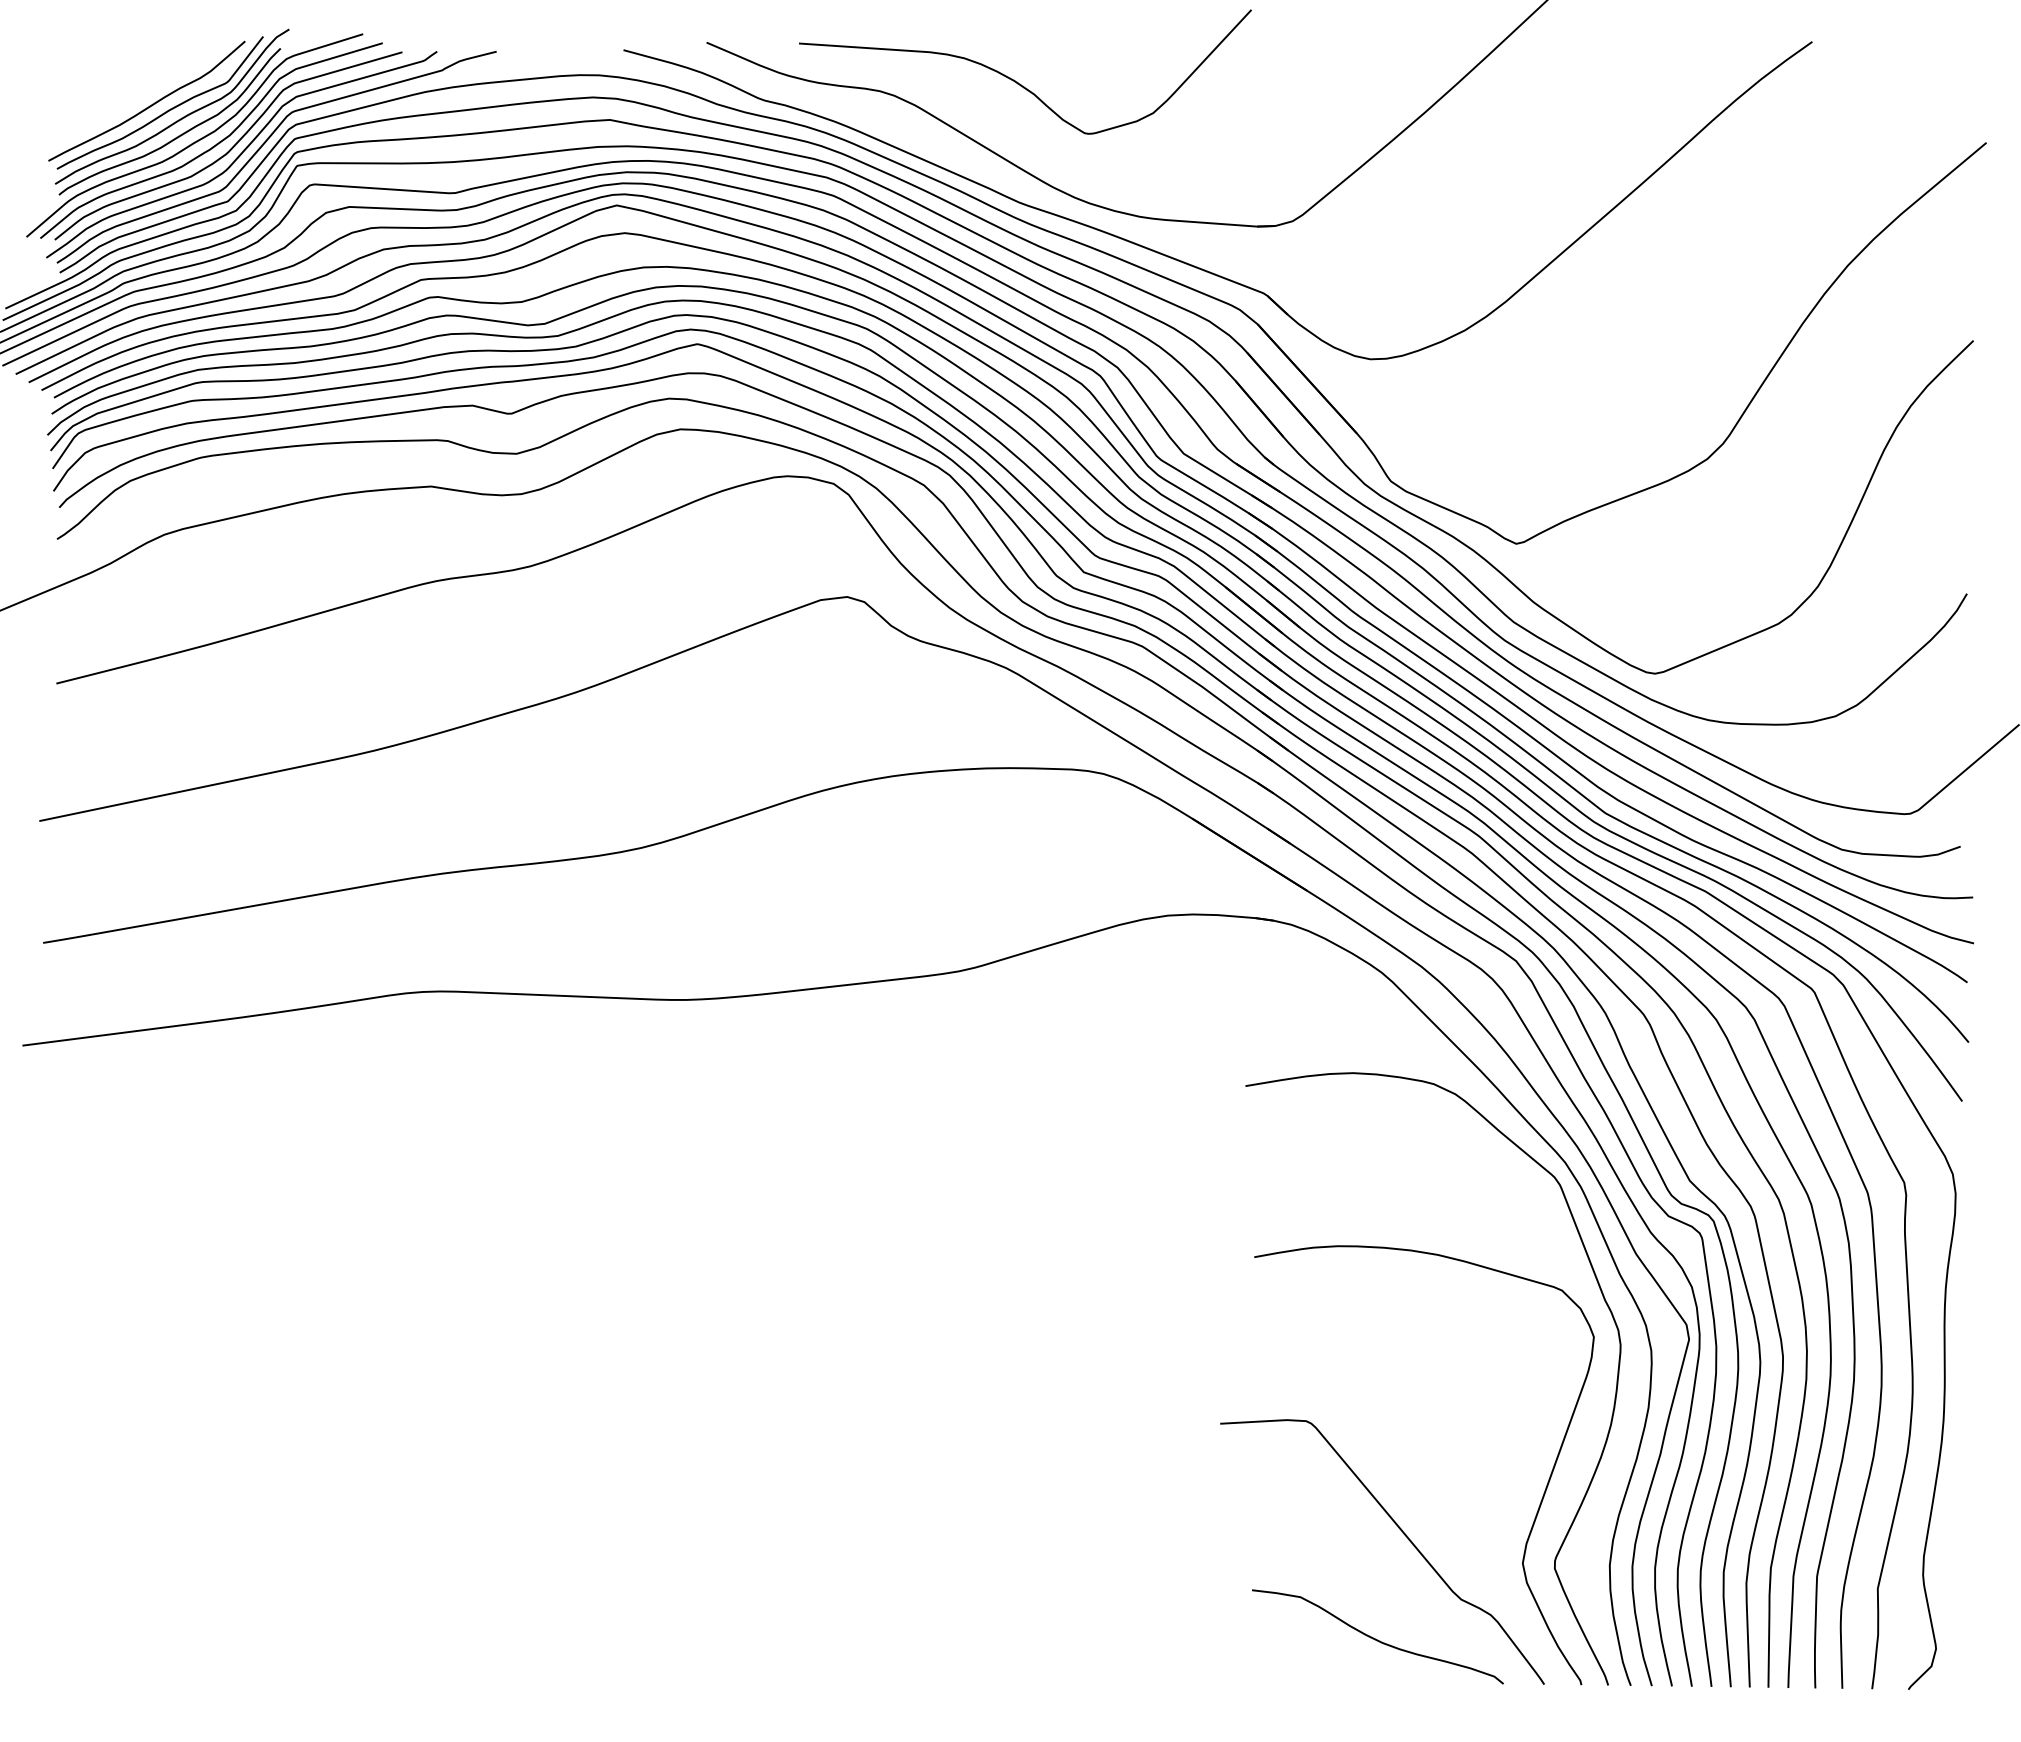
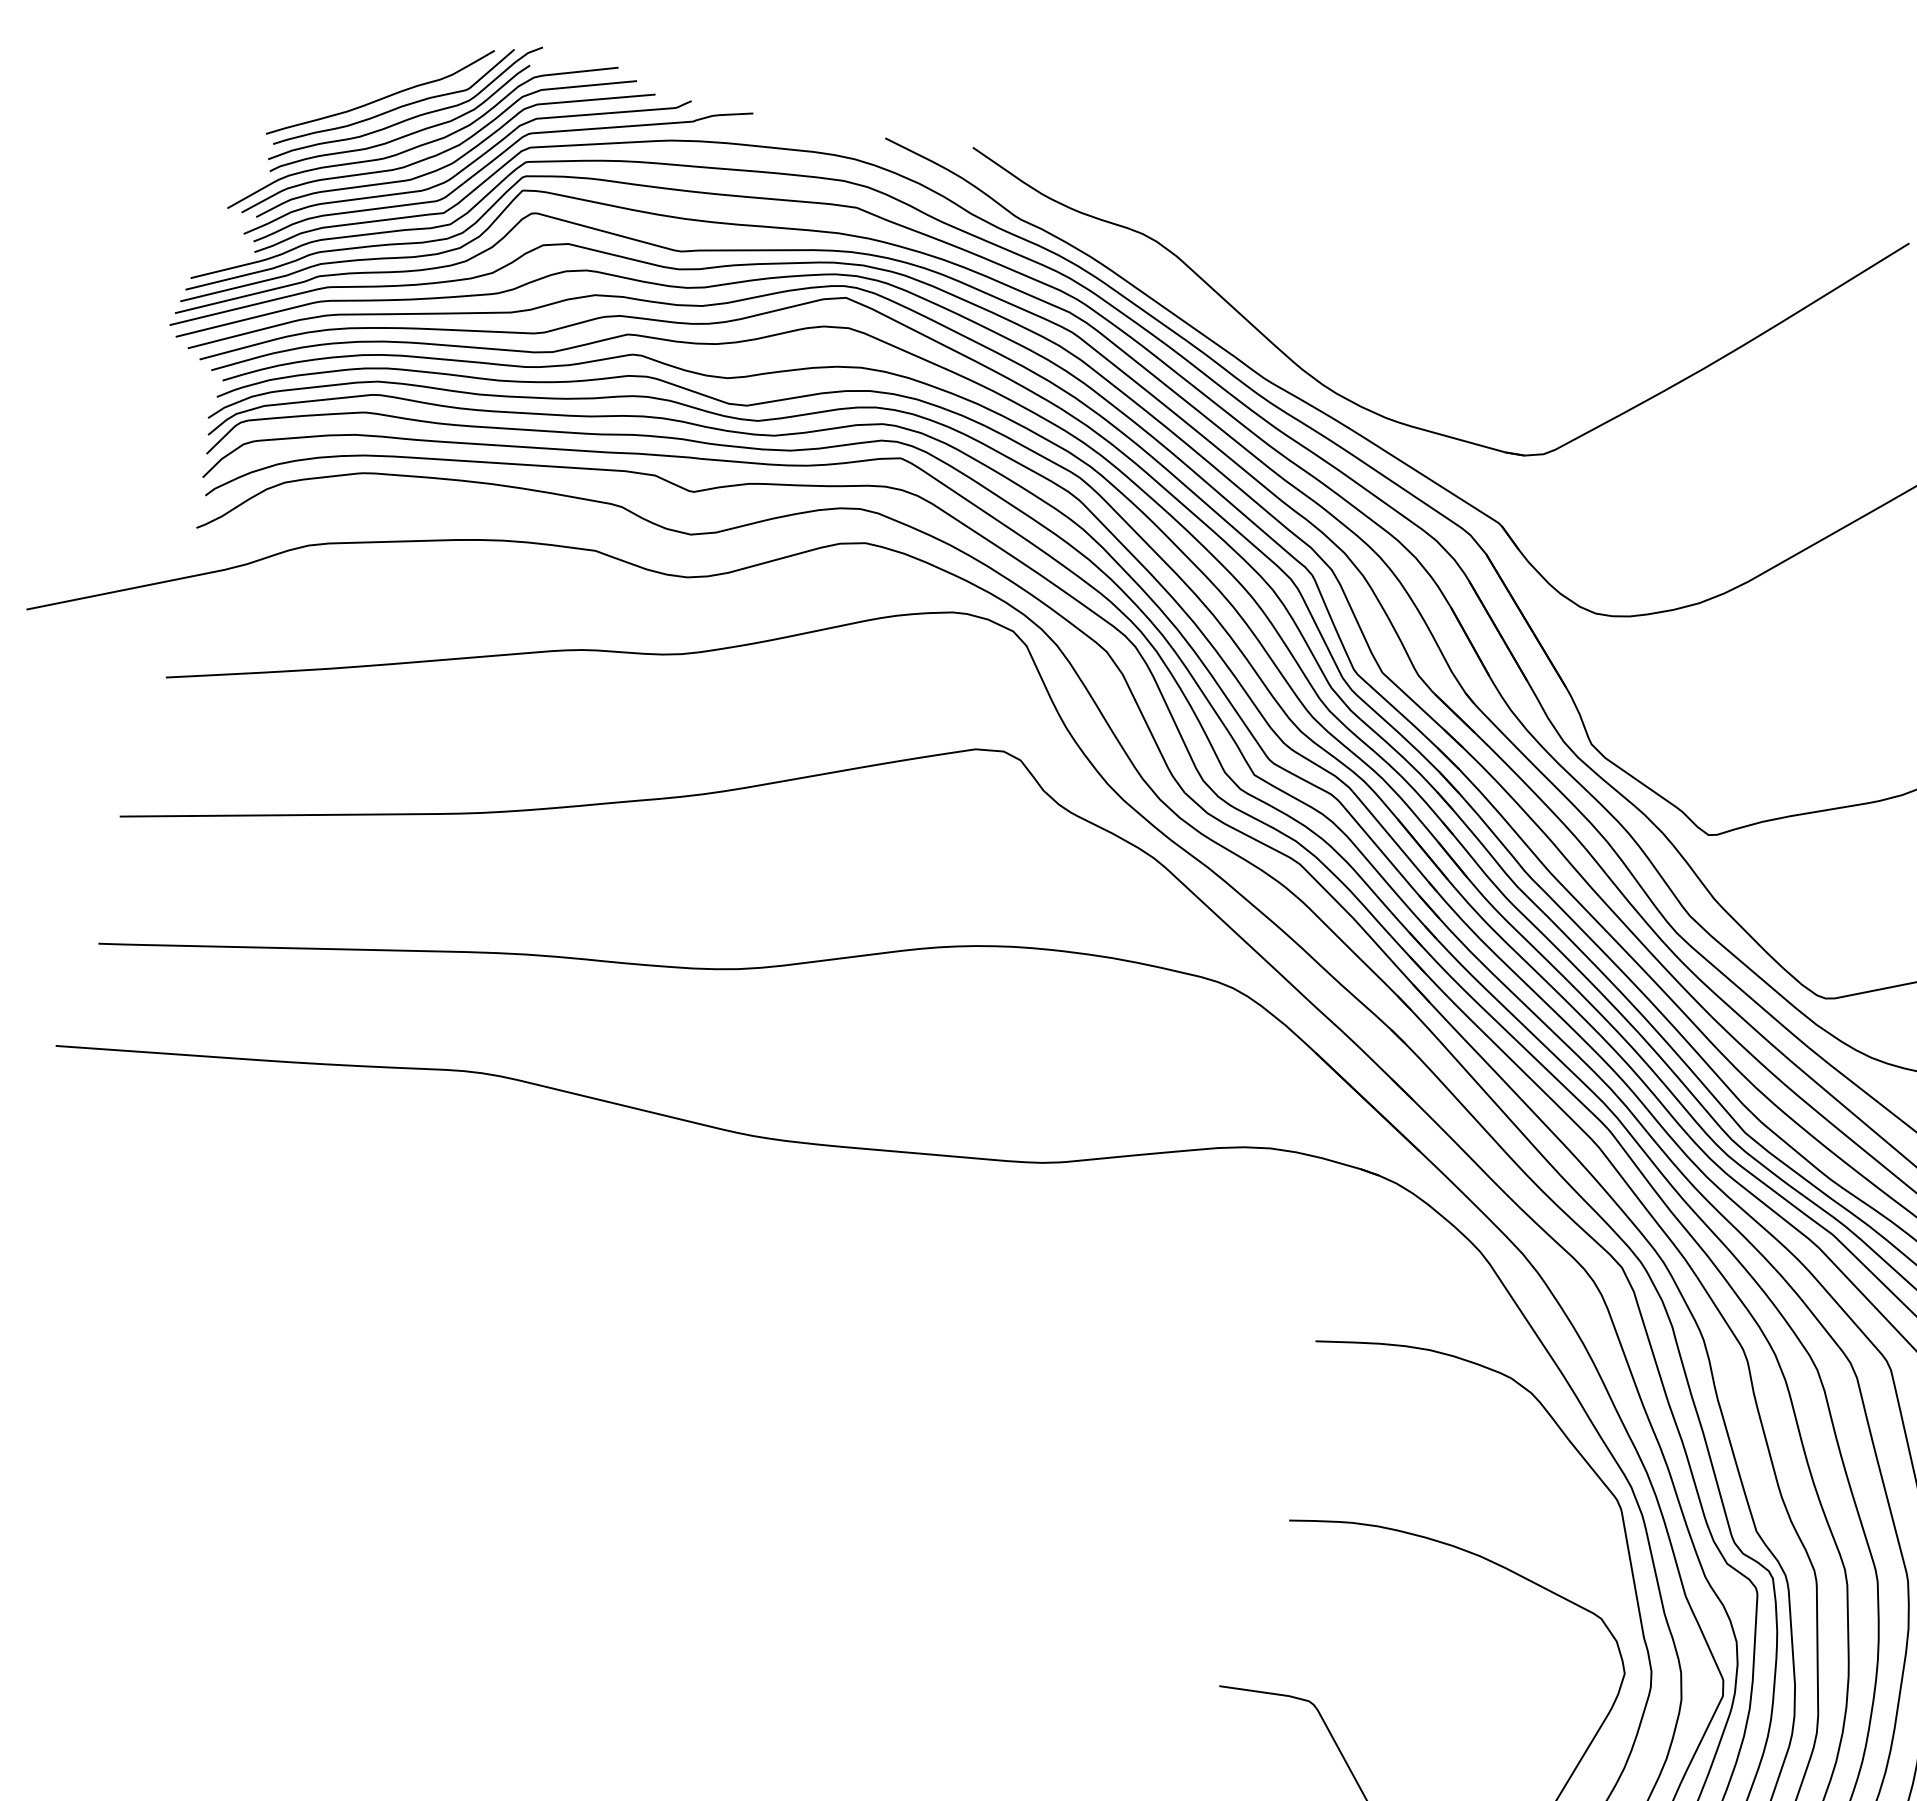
curve: (1017, 81) -> (1287, 252), removed

